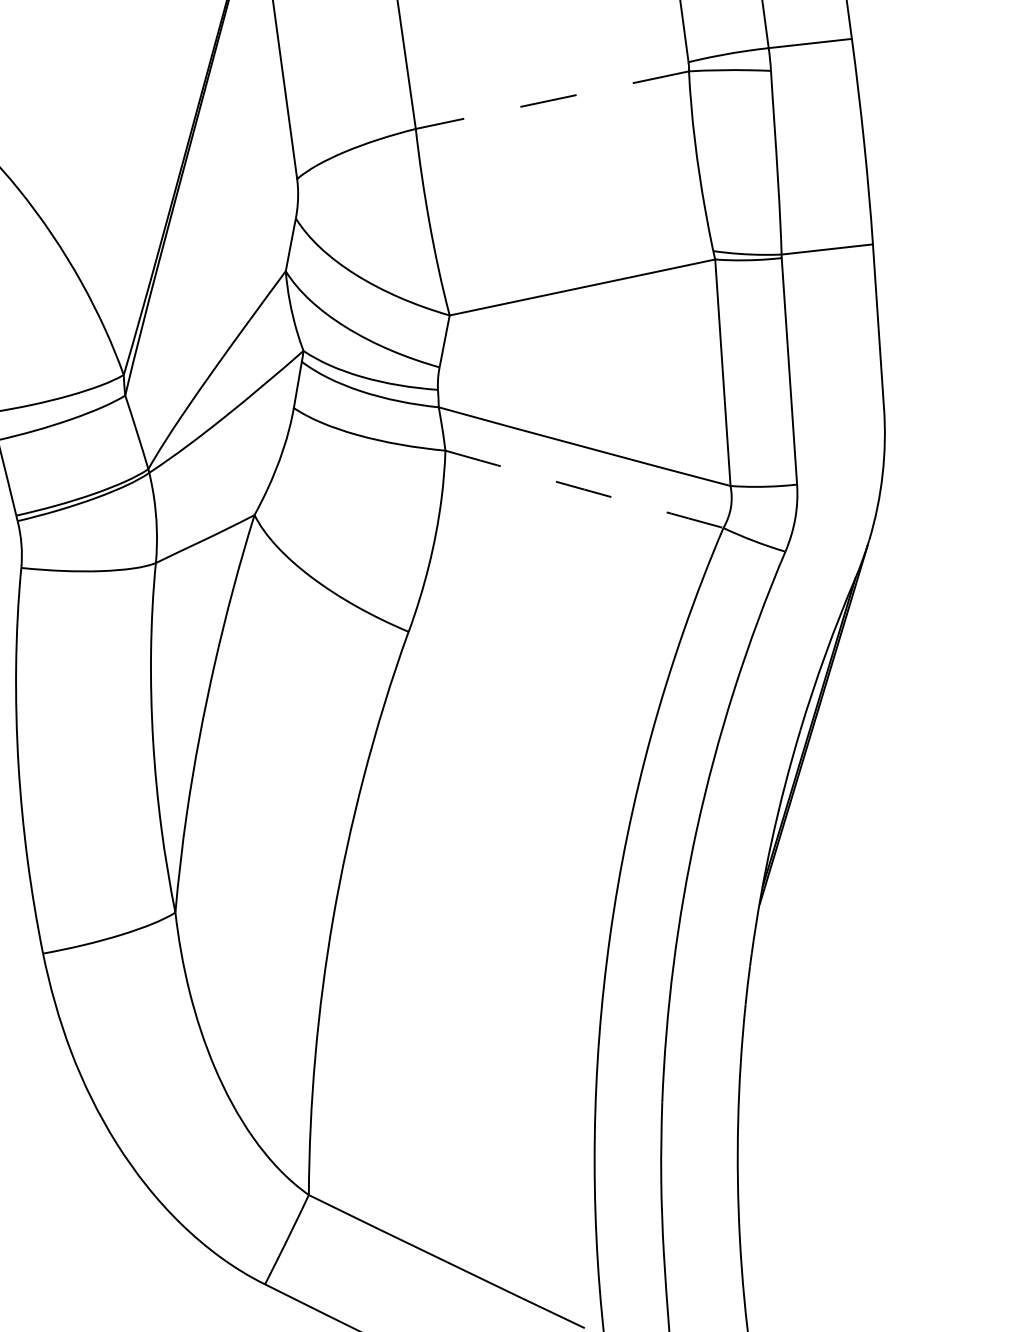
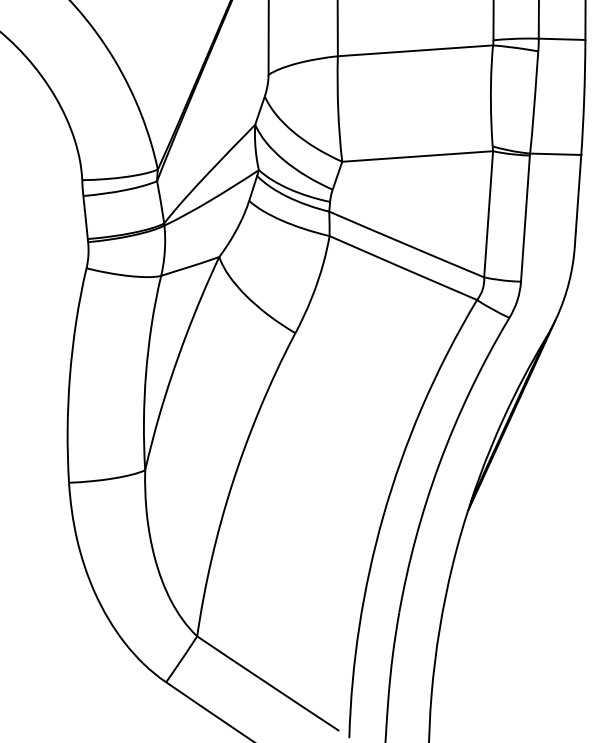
line: (552, 99) -> (415, 50), dashed -> solid
arc: (584, 490) -> (403, 268), dashed -> solid

